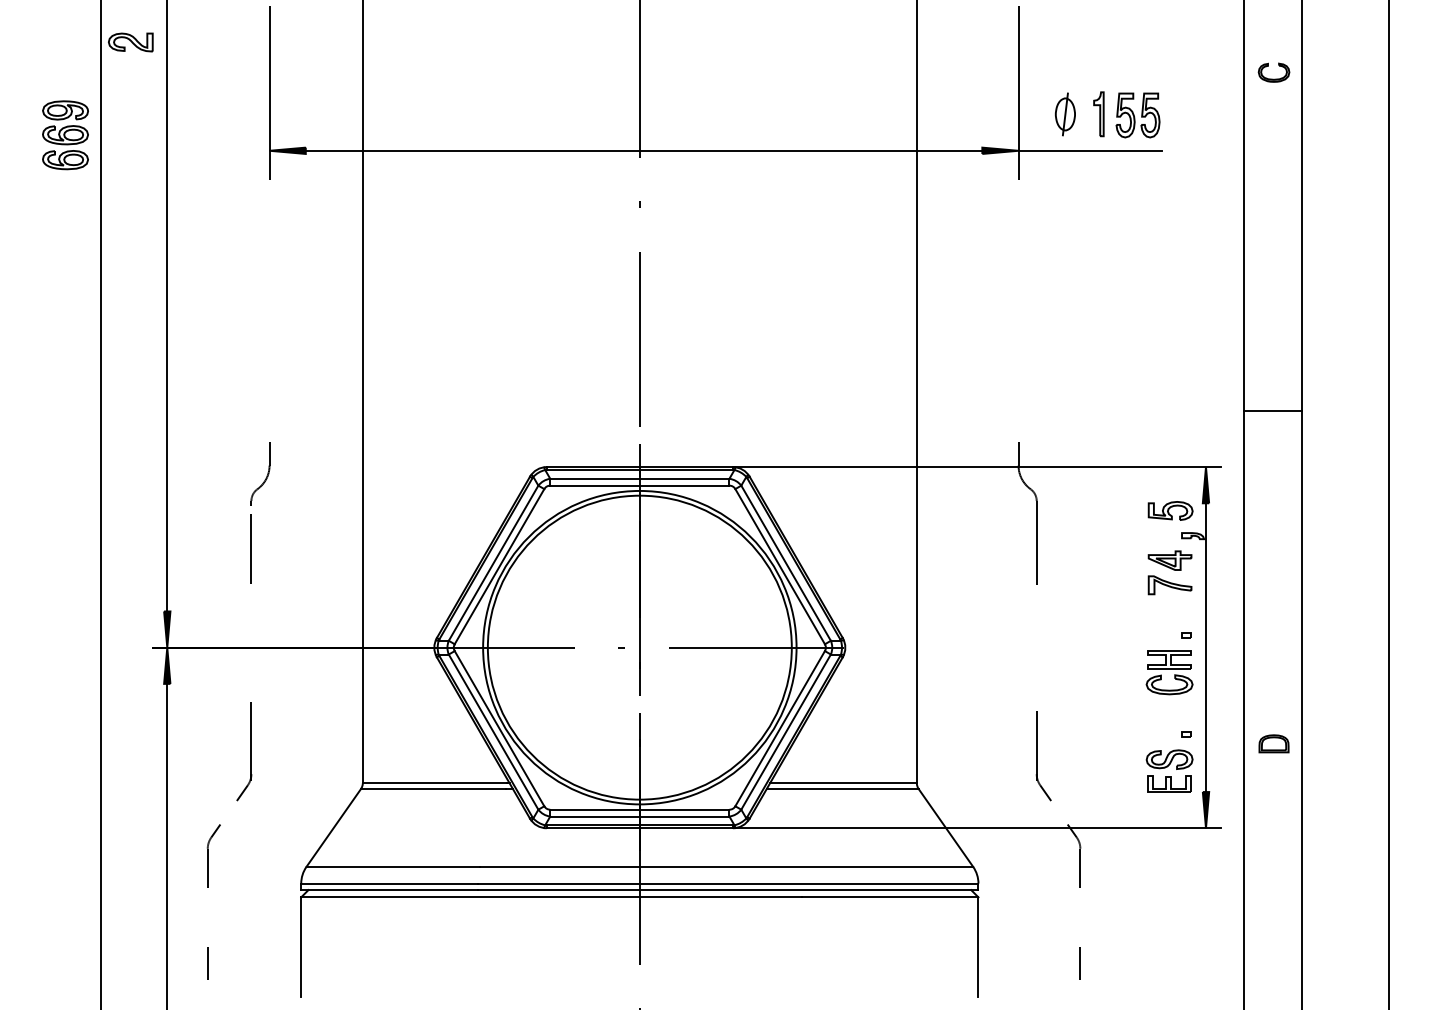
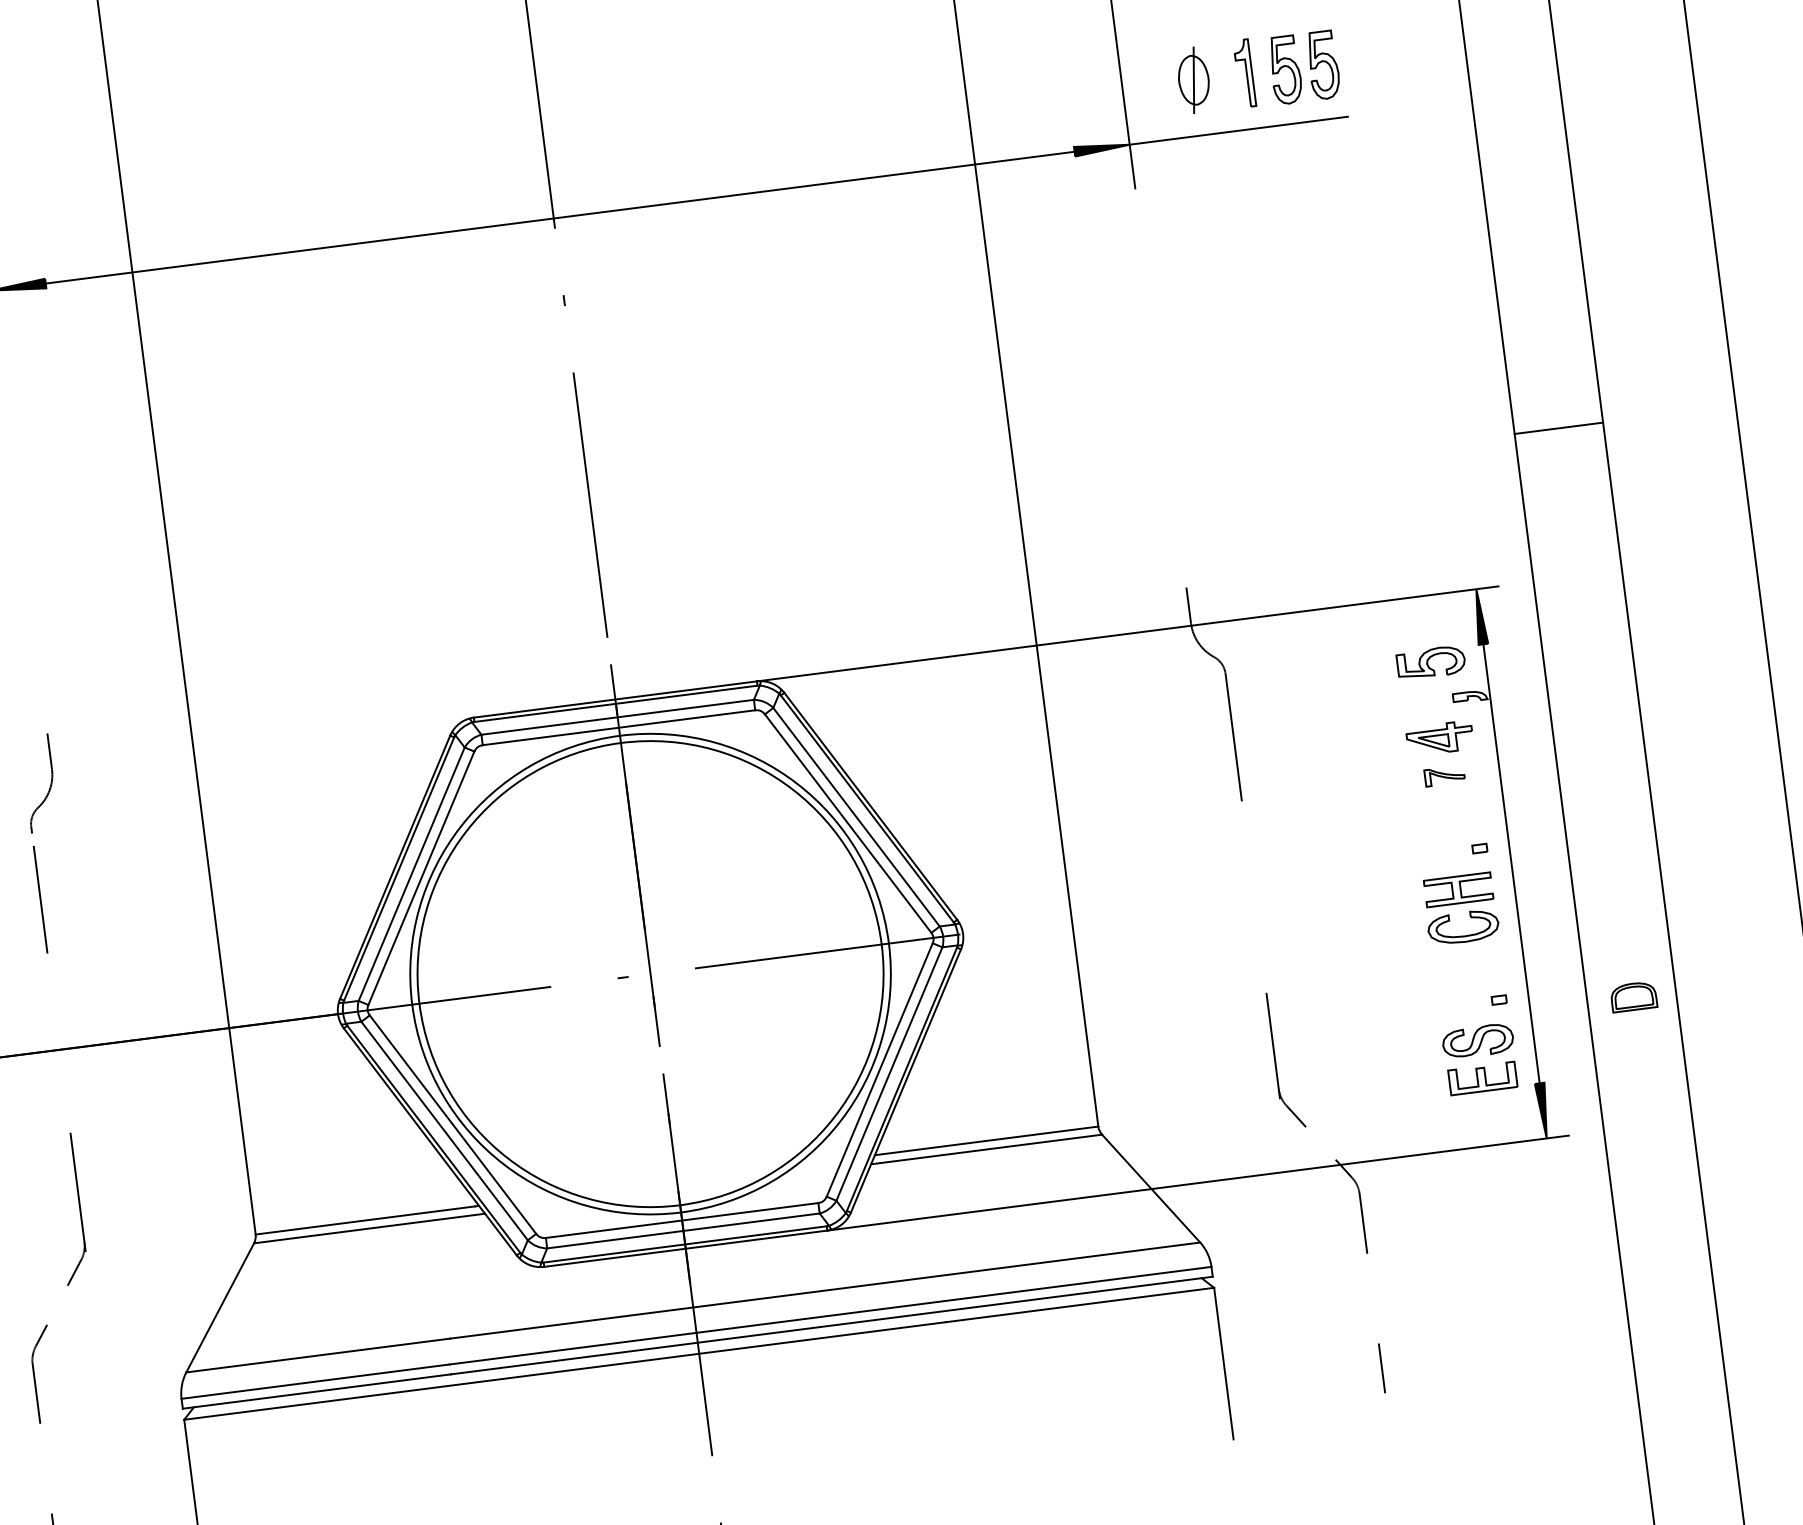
line: (1272, 410) -> (1558, 427), moved
part: (1169, 585) -> (1443, 776), size x0.6

